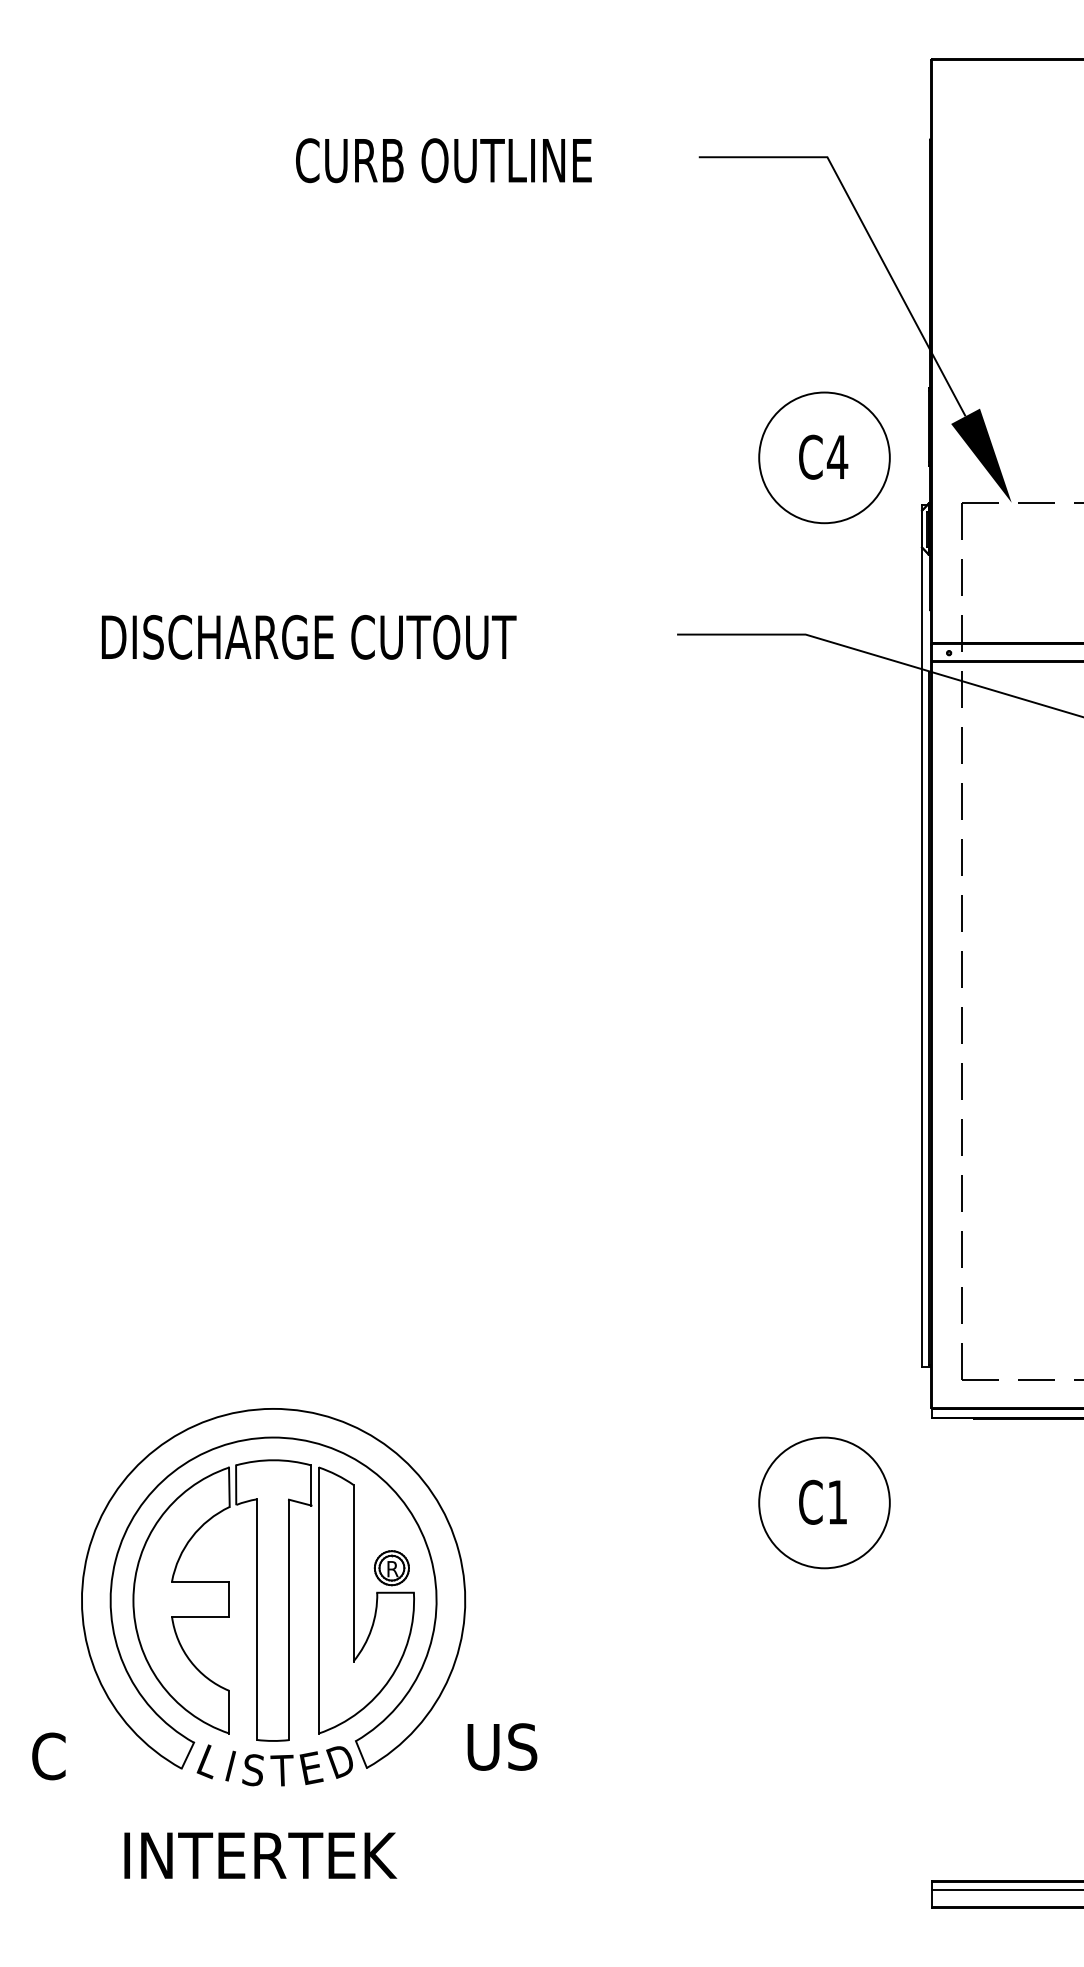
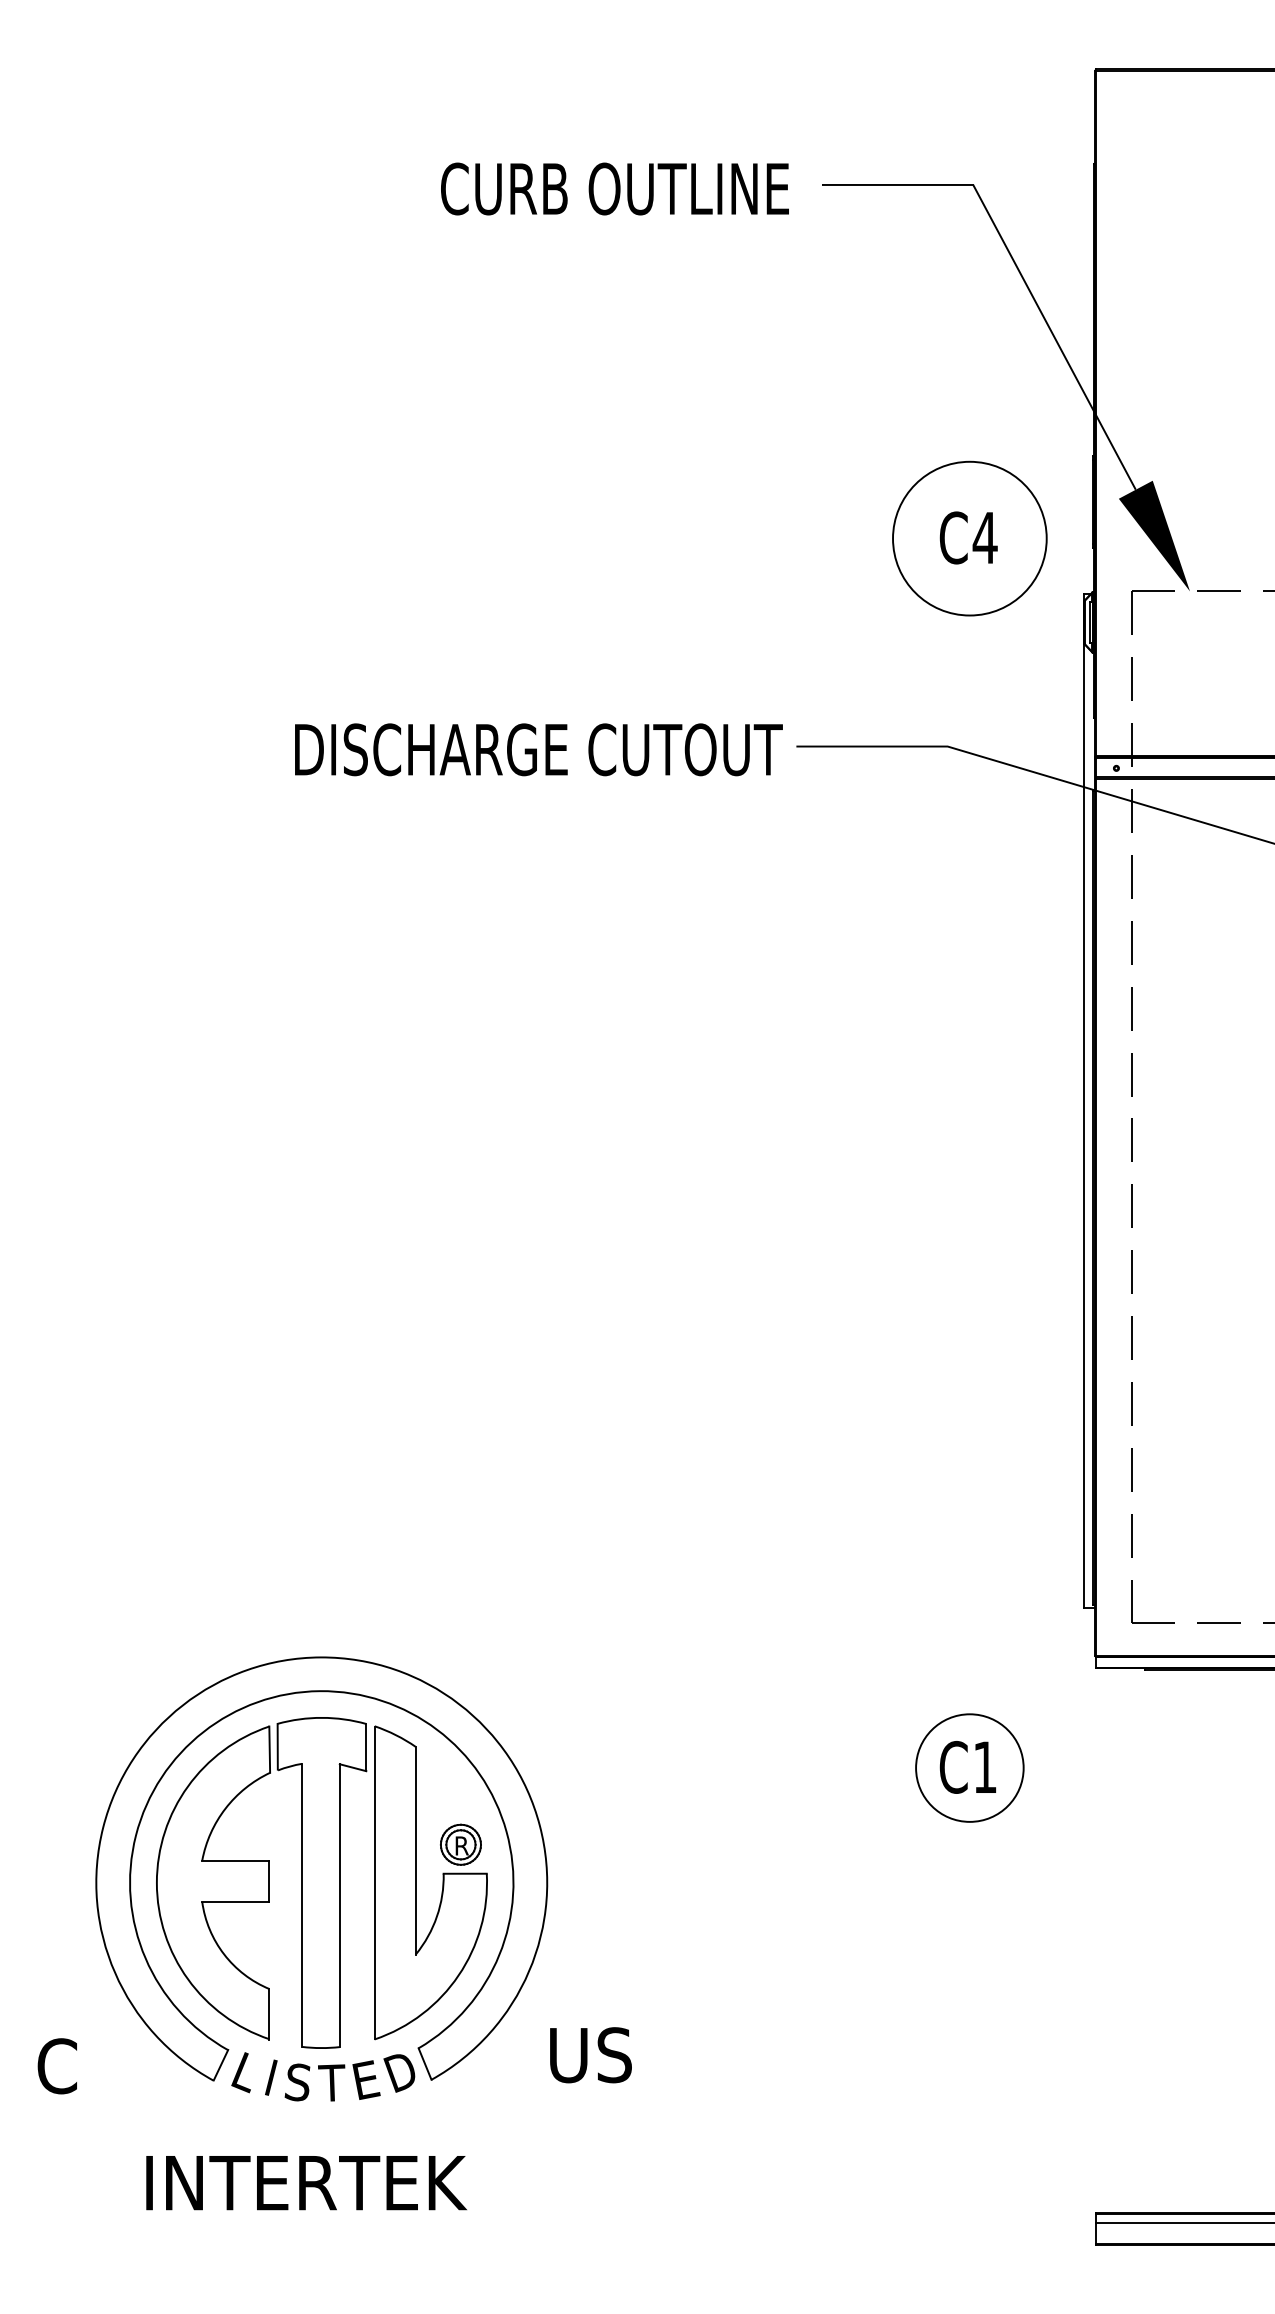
text: (443, 160) -> (614, 188), moved
text: (309, 637) -> (539, 749), moved
circle: (824, 1502) -> (969, 1767), size x0.7

